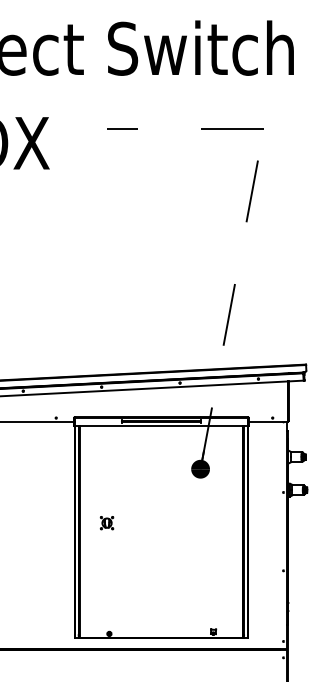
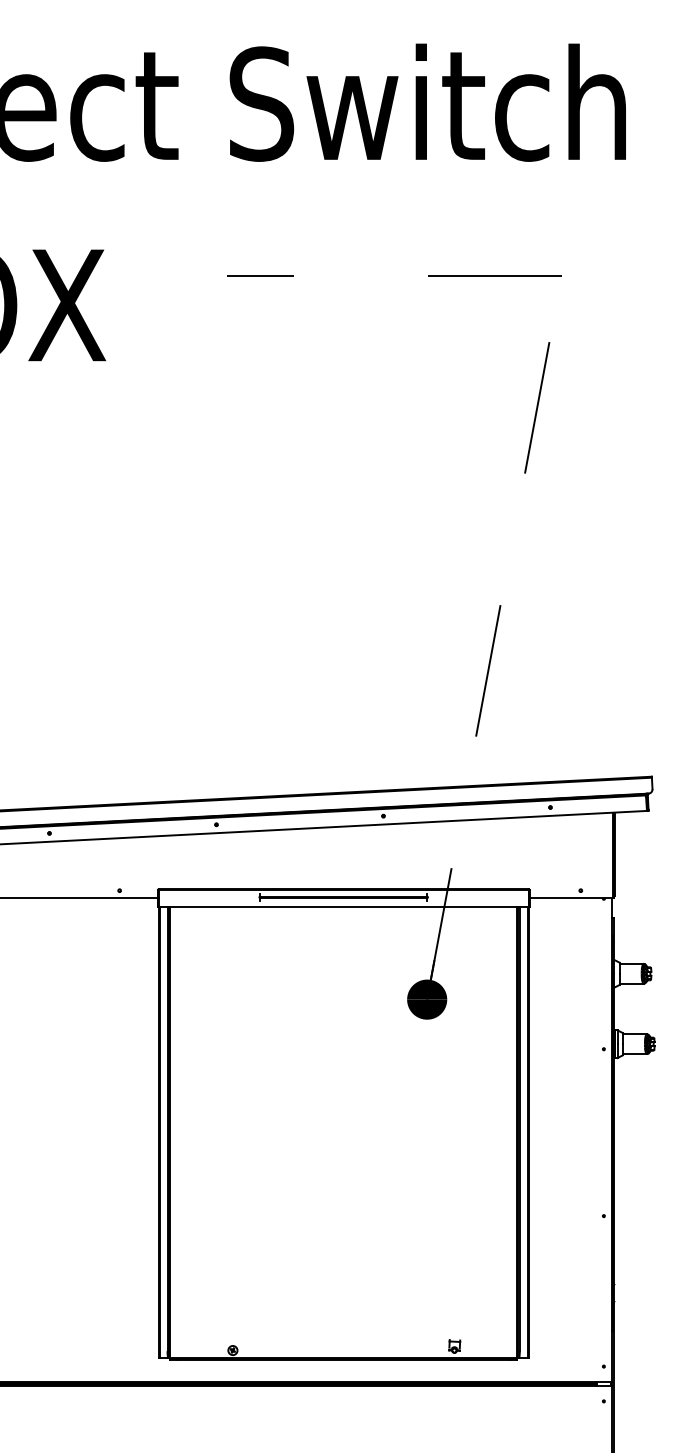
part: (106, 523) -> (226, 1115), removed

